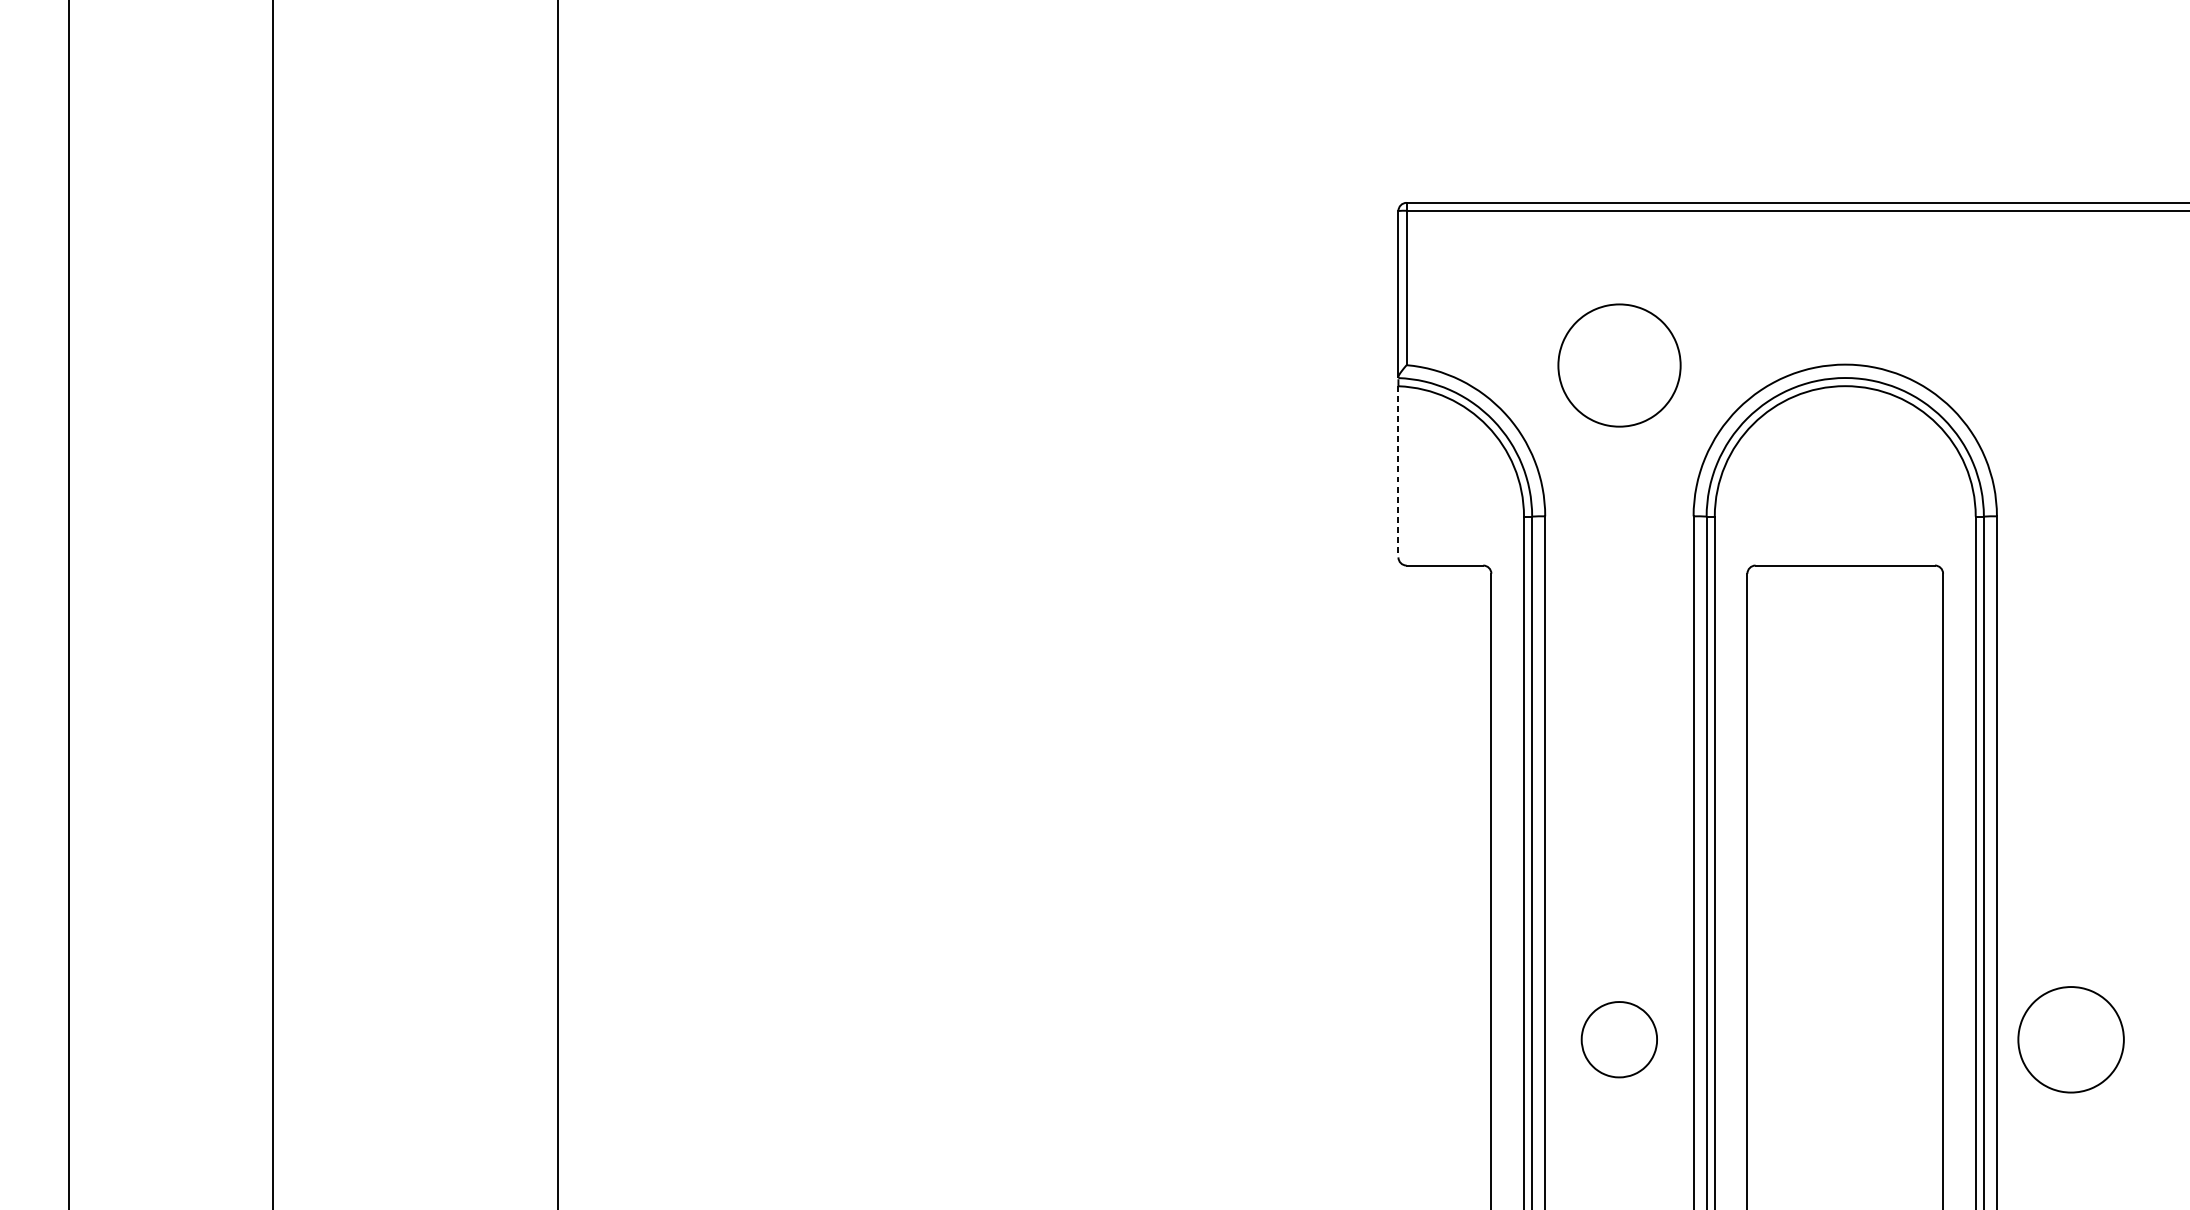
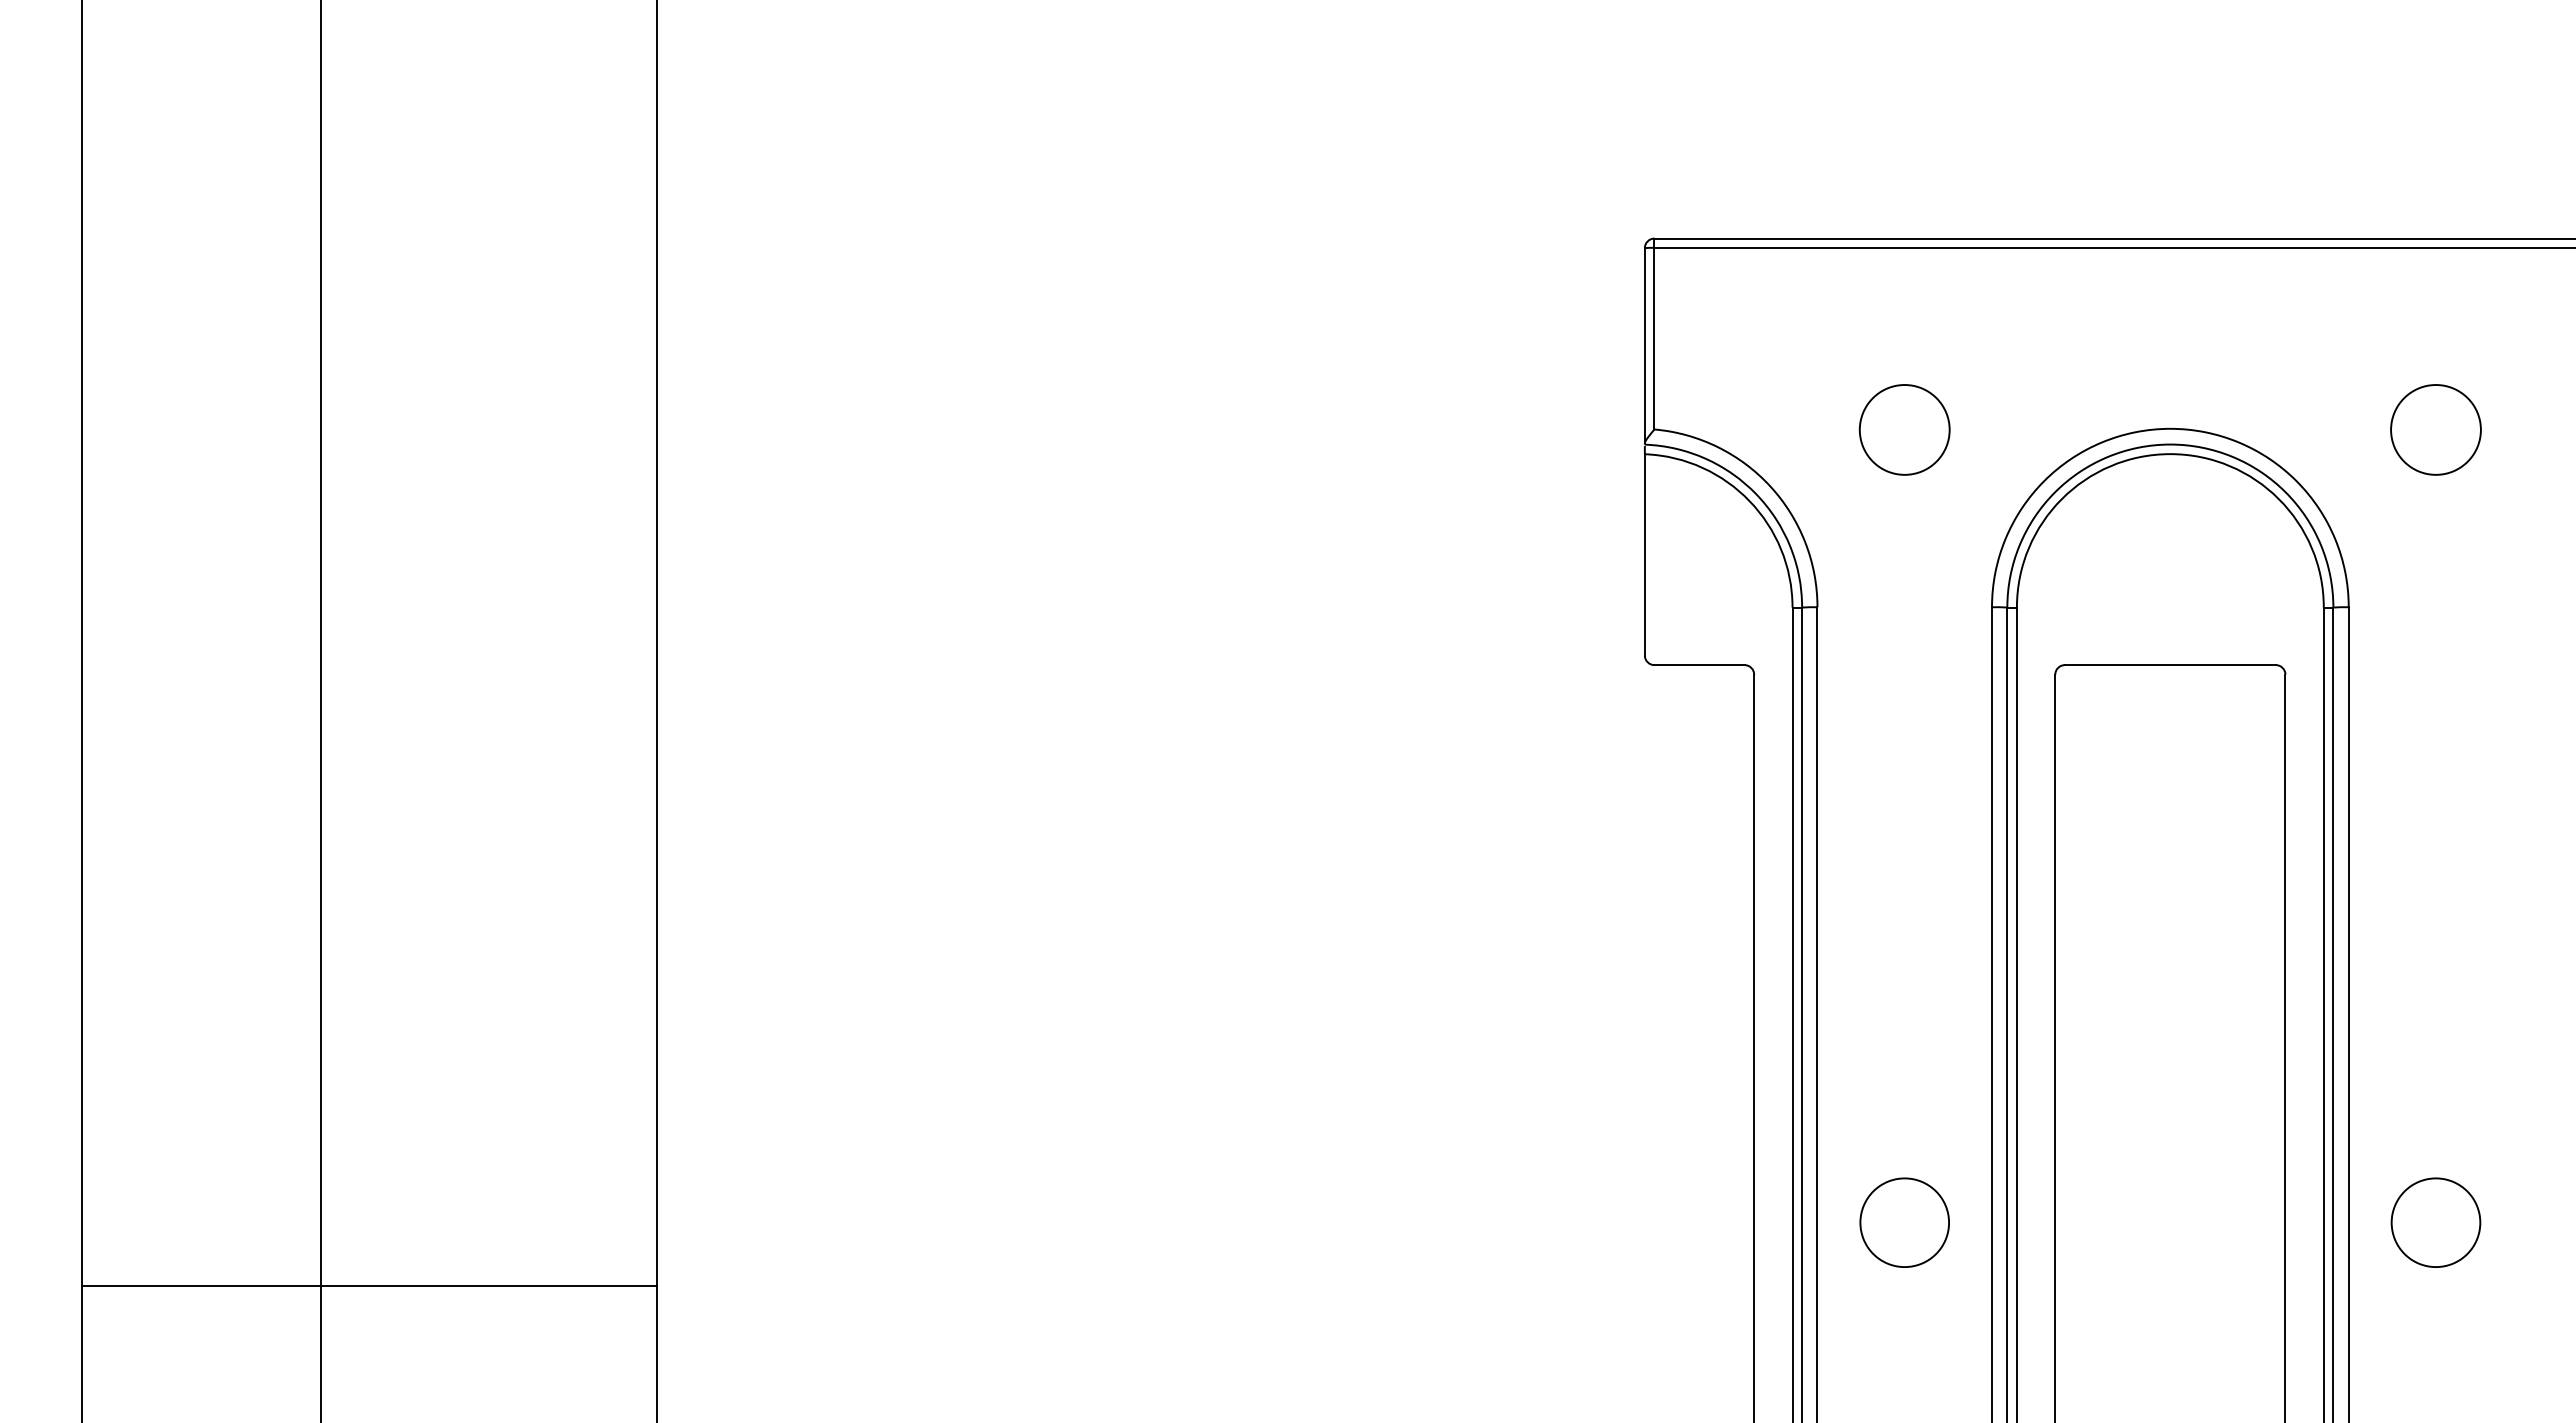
part: (1619, 365) -> (1904, 429), size x0.62
part: (2070, 365) -> (2435, 429), added
line: (1398, 471) -> (1644, 554), dashed -> solid
part: (2070, 1039) -> (2435, 1222), size x0.71
line: (313, 1093) -> (368, 1286), added

